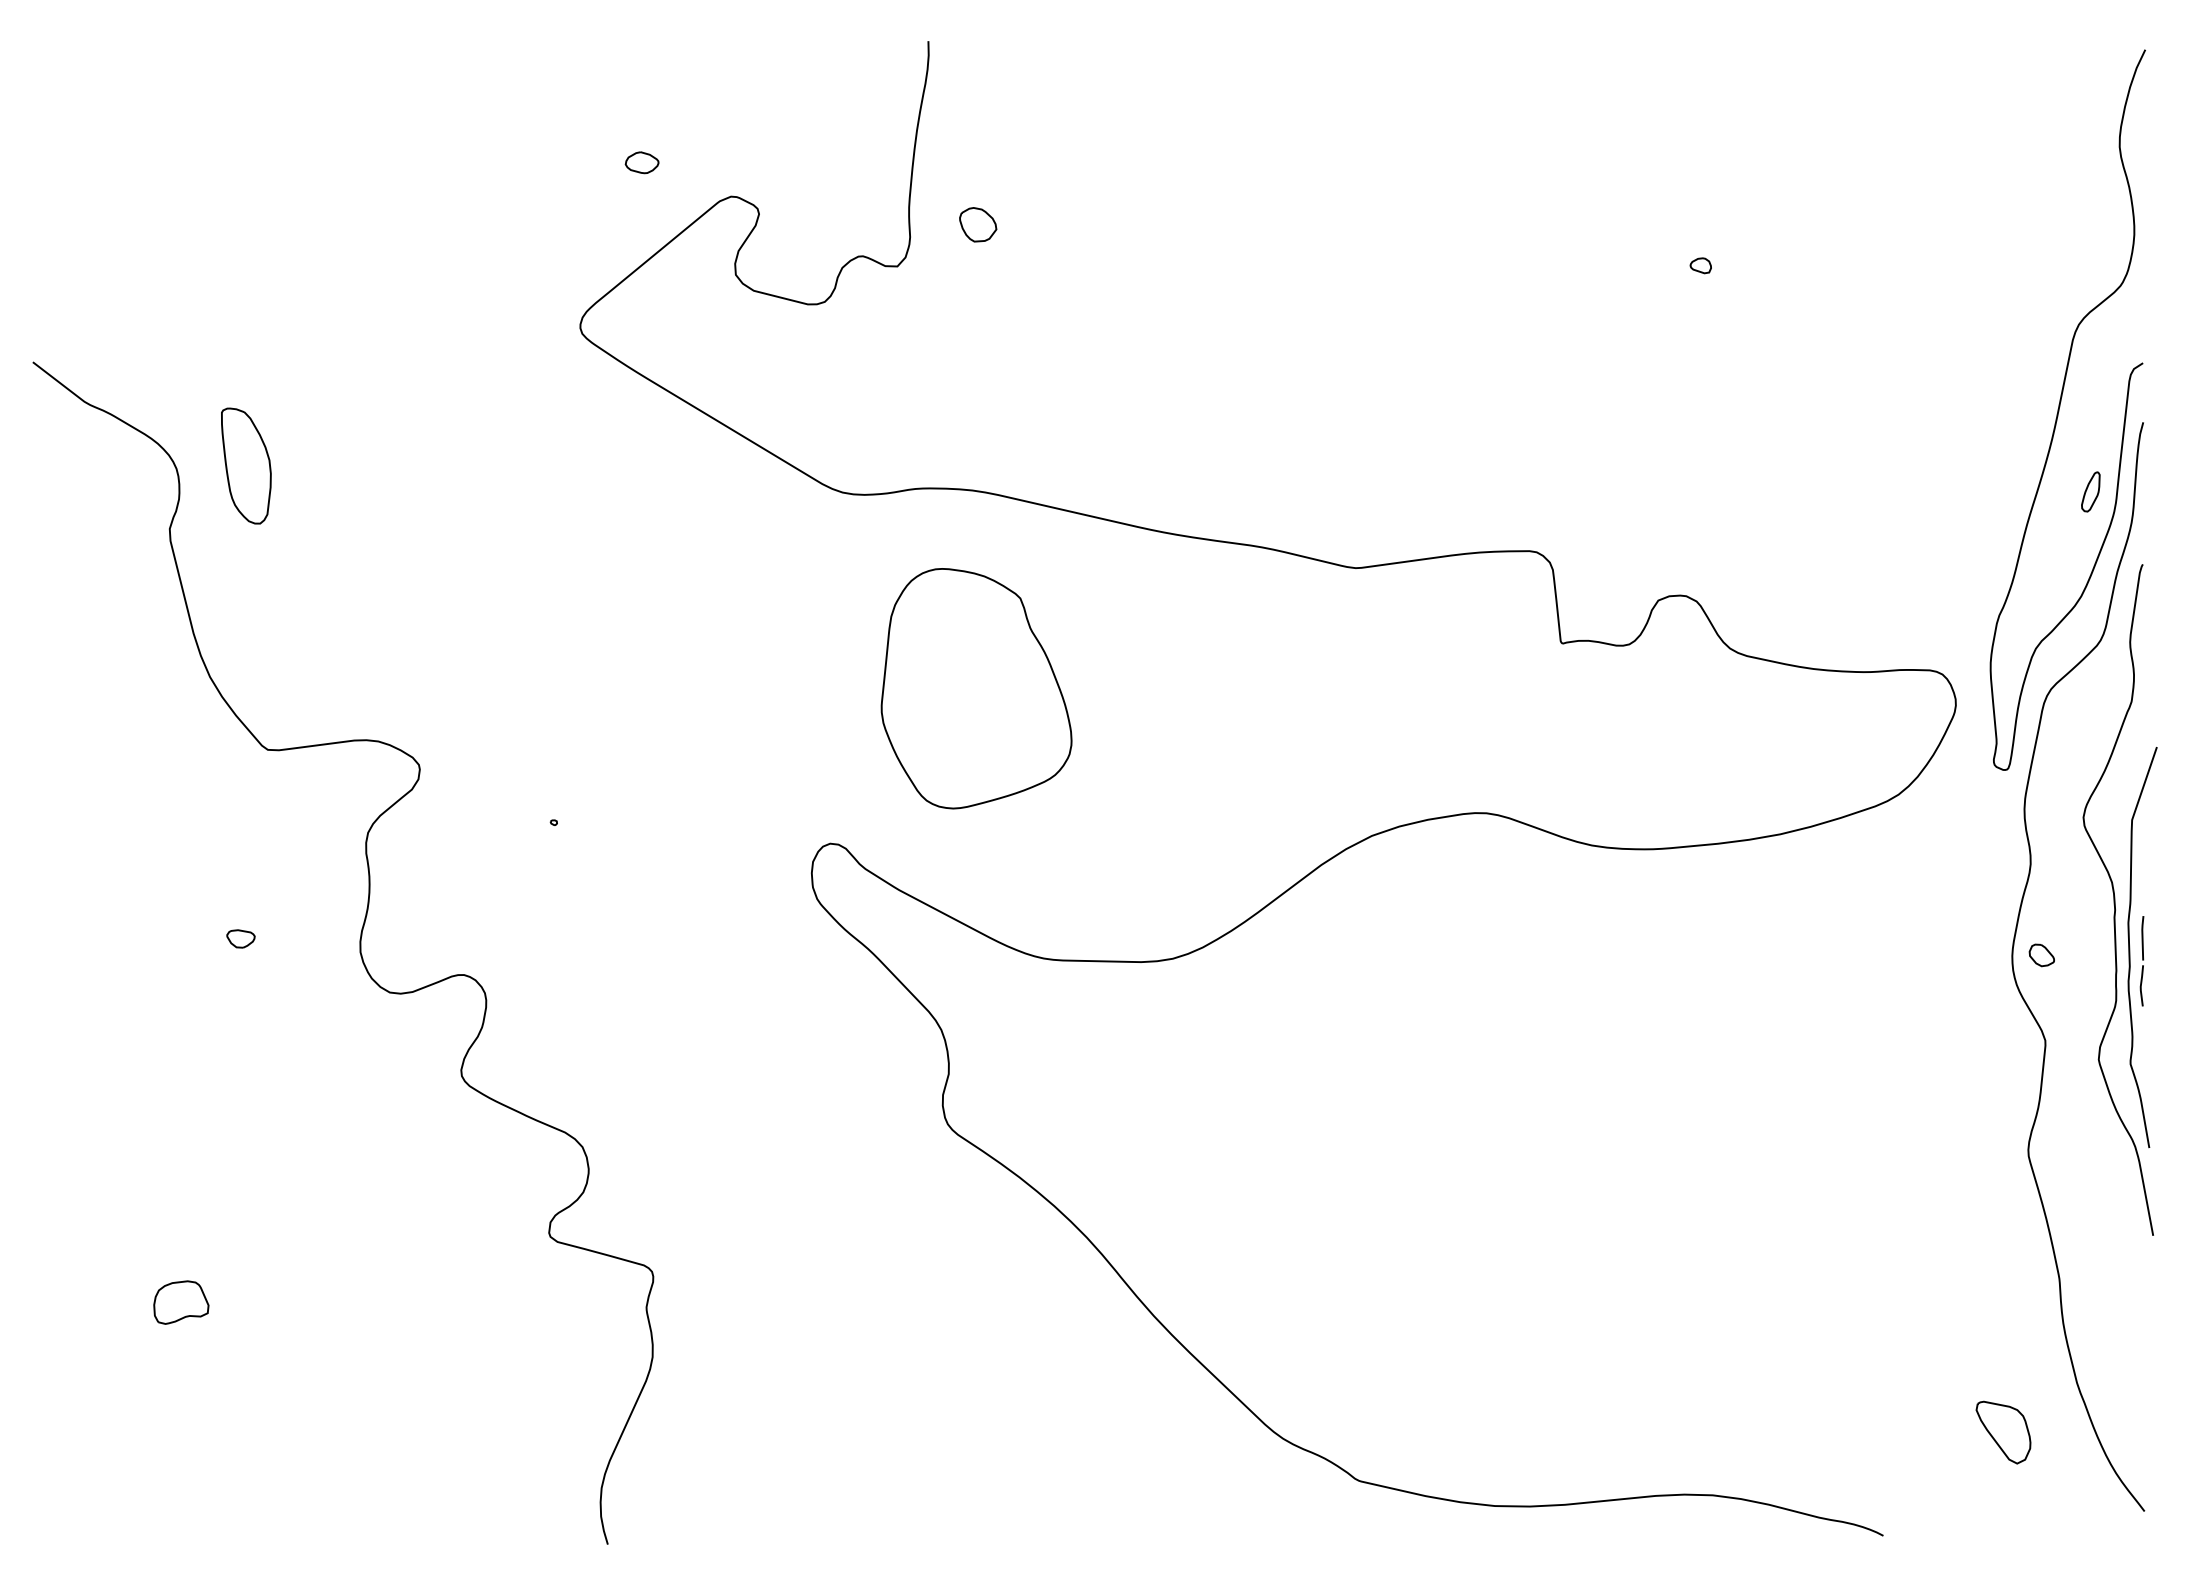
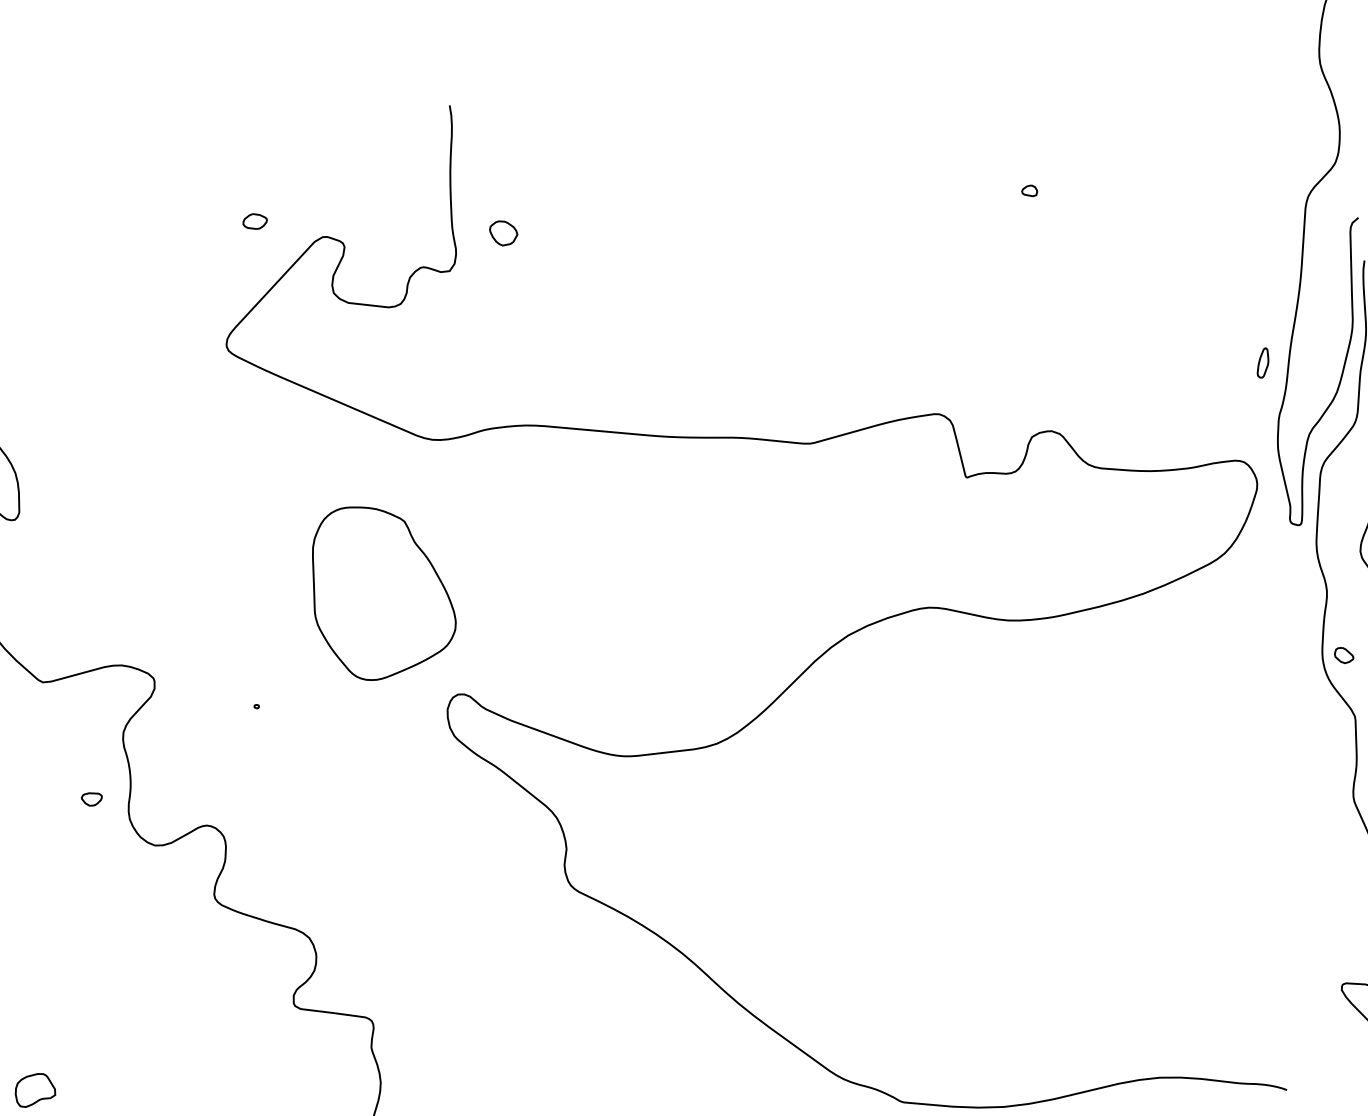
part: (2090, 491) -> (1262, 362), moved
part: (976, 688) -> (381, 590), moved
part: (240, 938) -> (91, 799), moved

